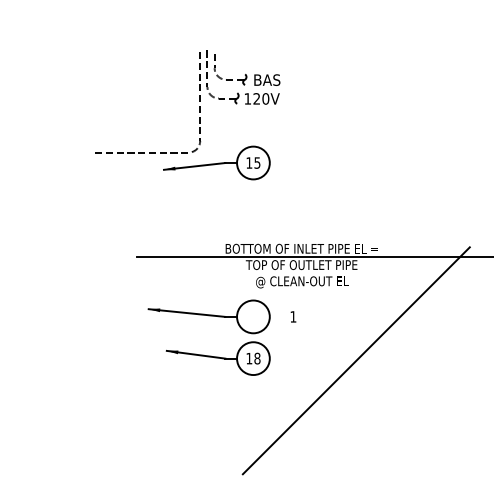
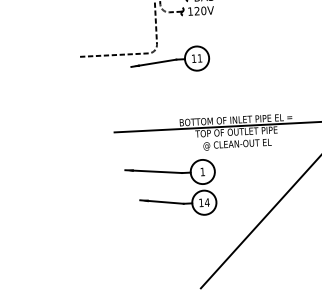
text: (257, 162) -> (200, 58), 15 -> 11
text: (293, 316) -> (202, 171), moved
text: (257, 358) -> (207, 202), 18 -> 14

